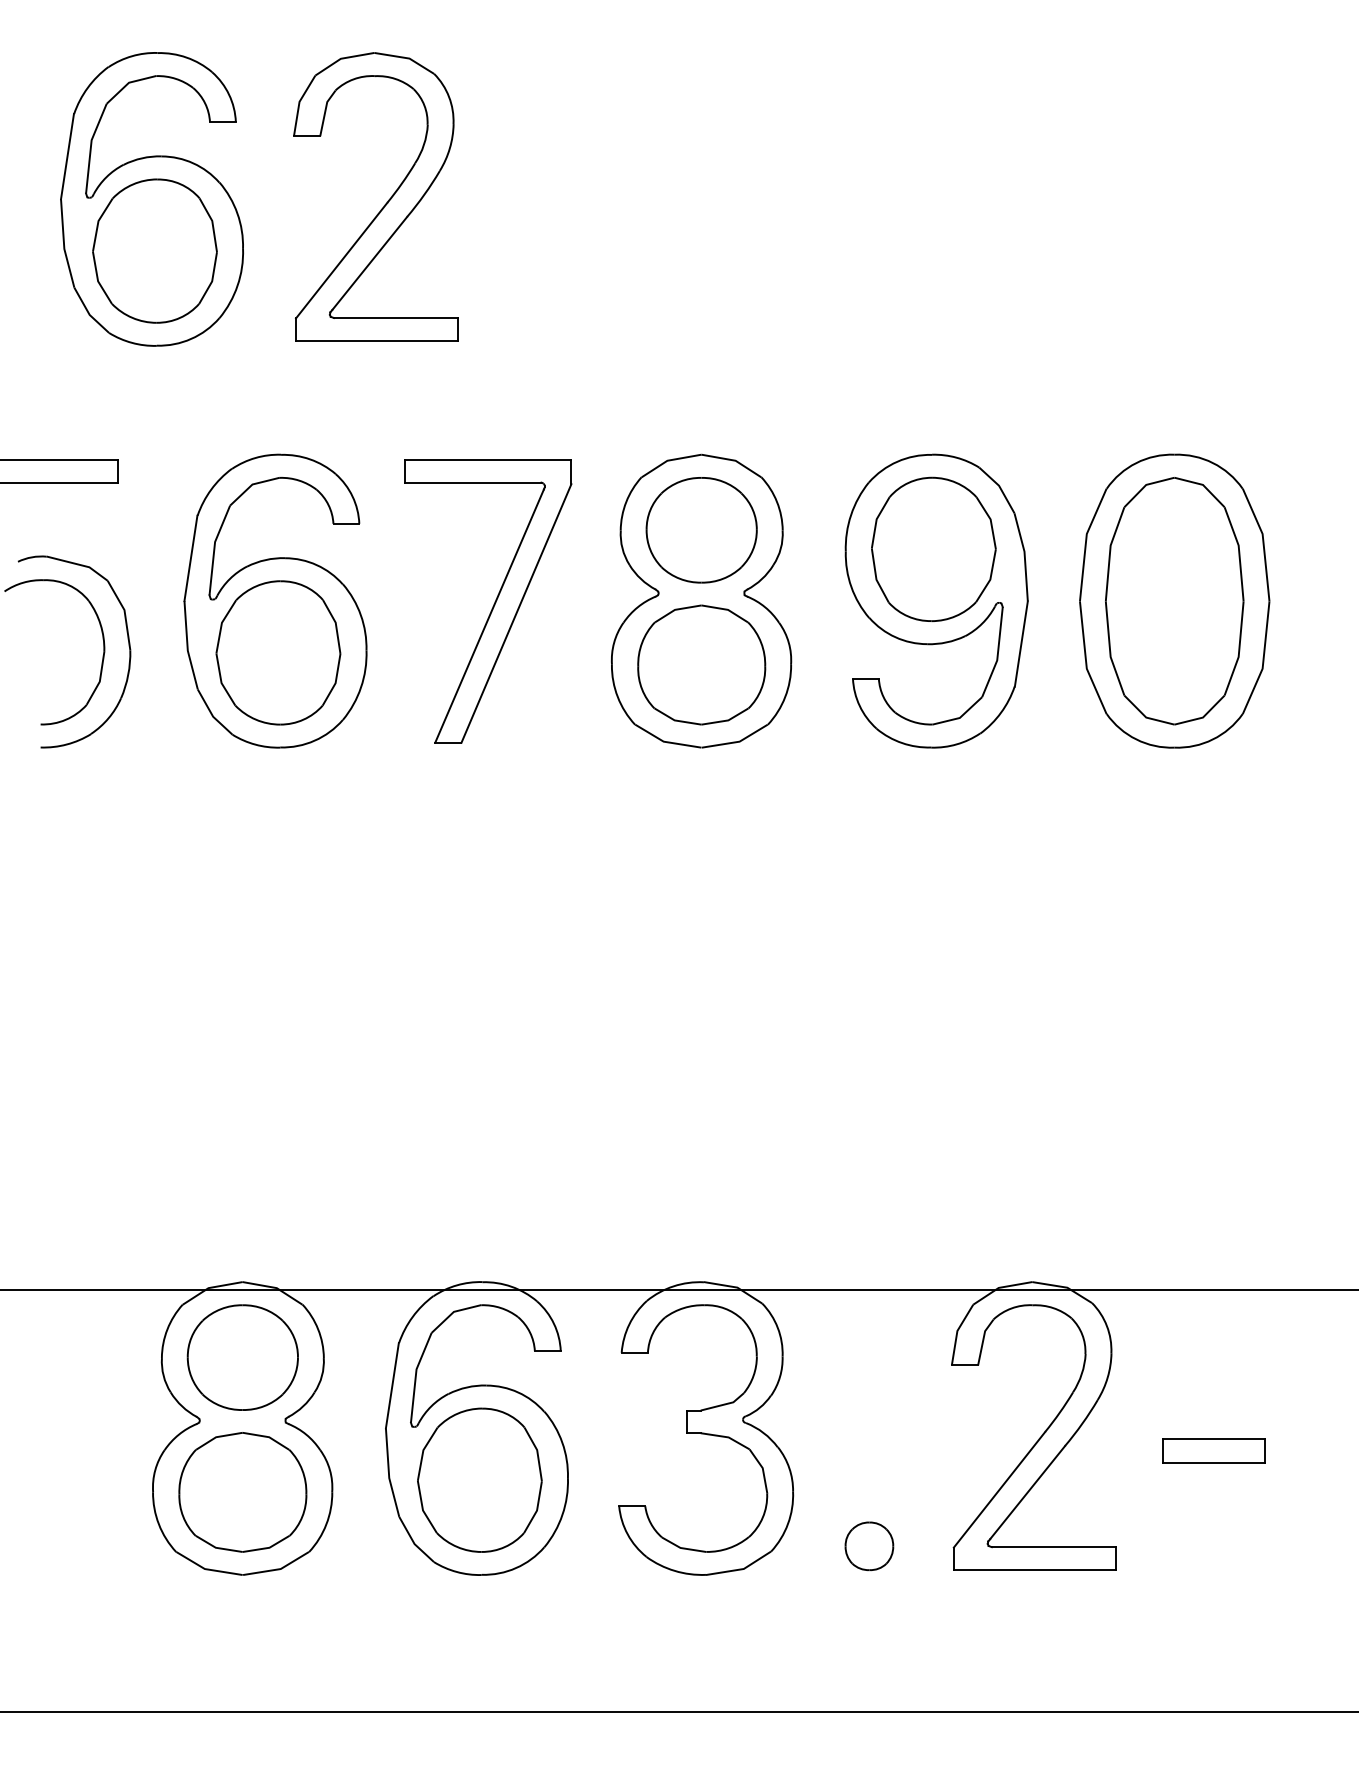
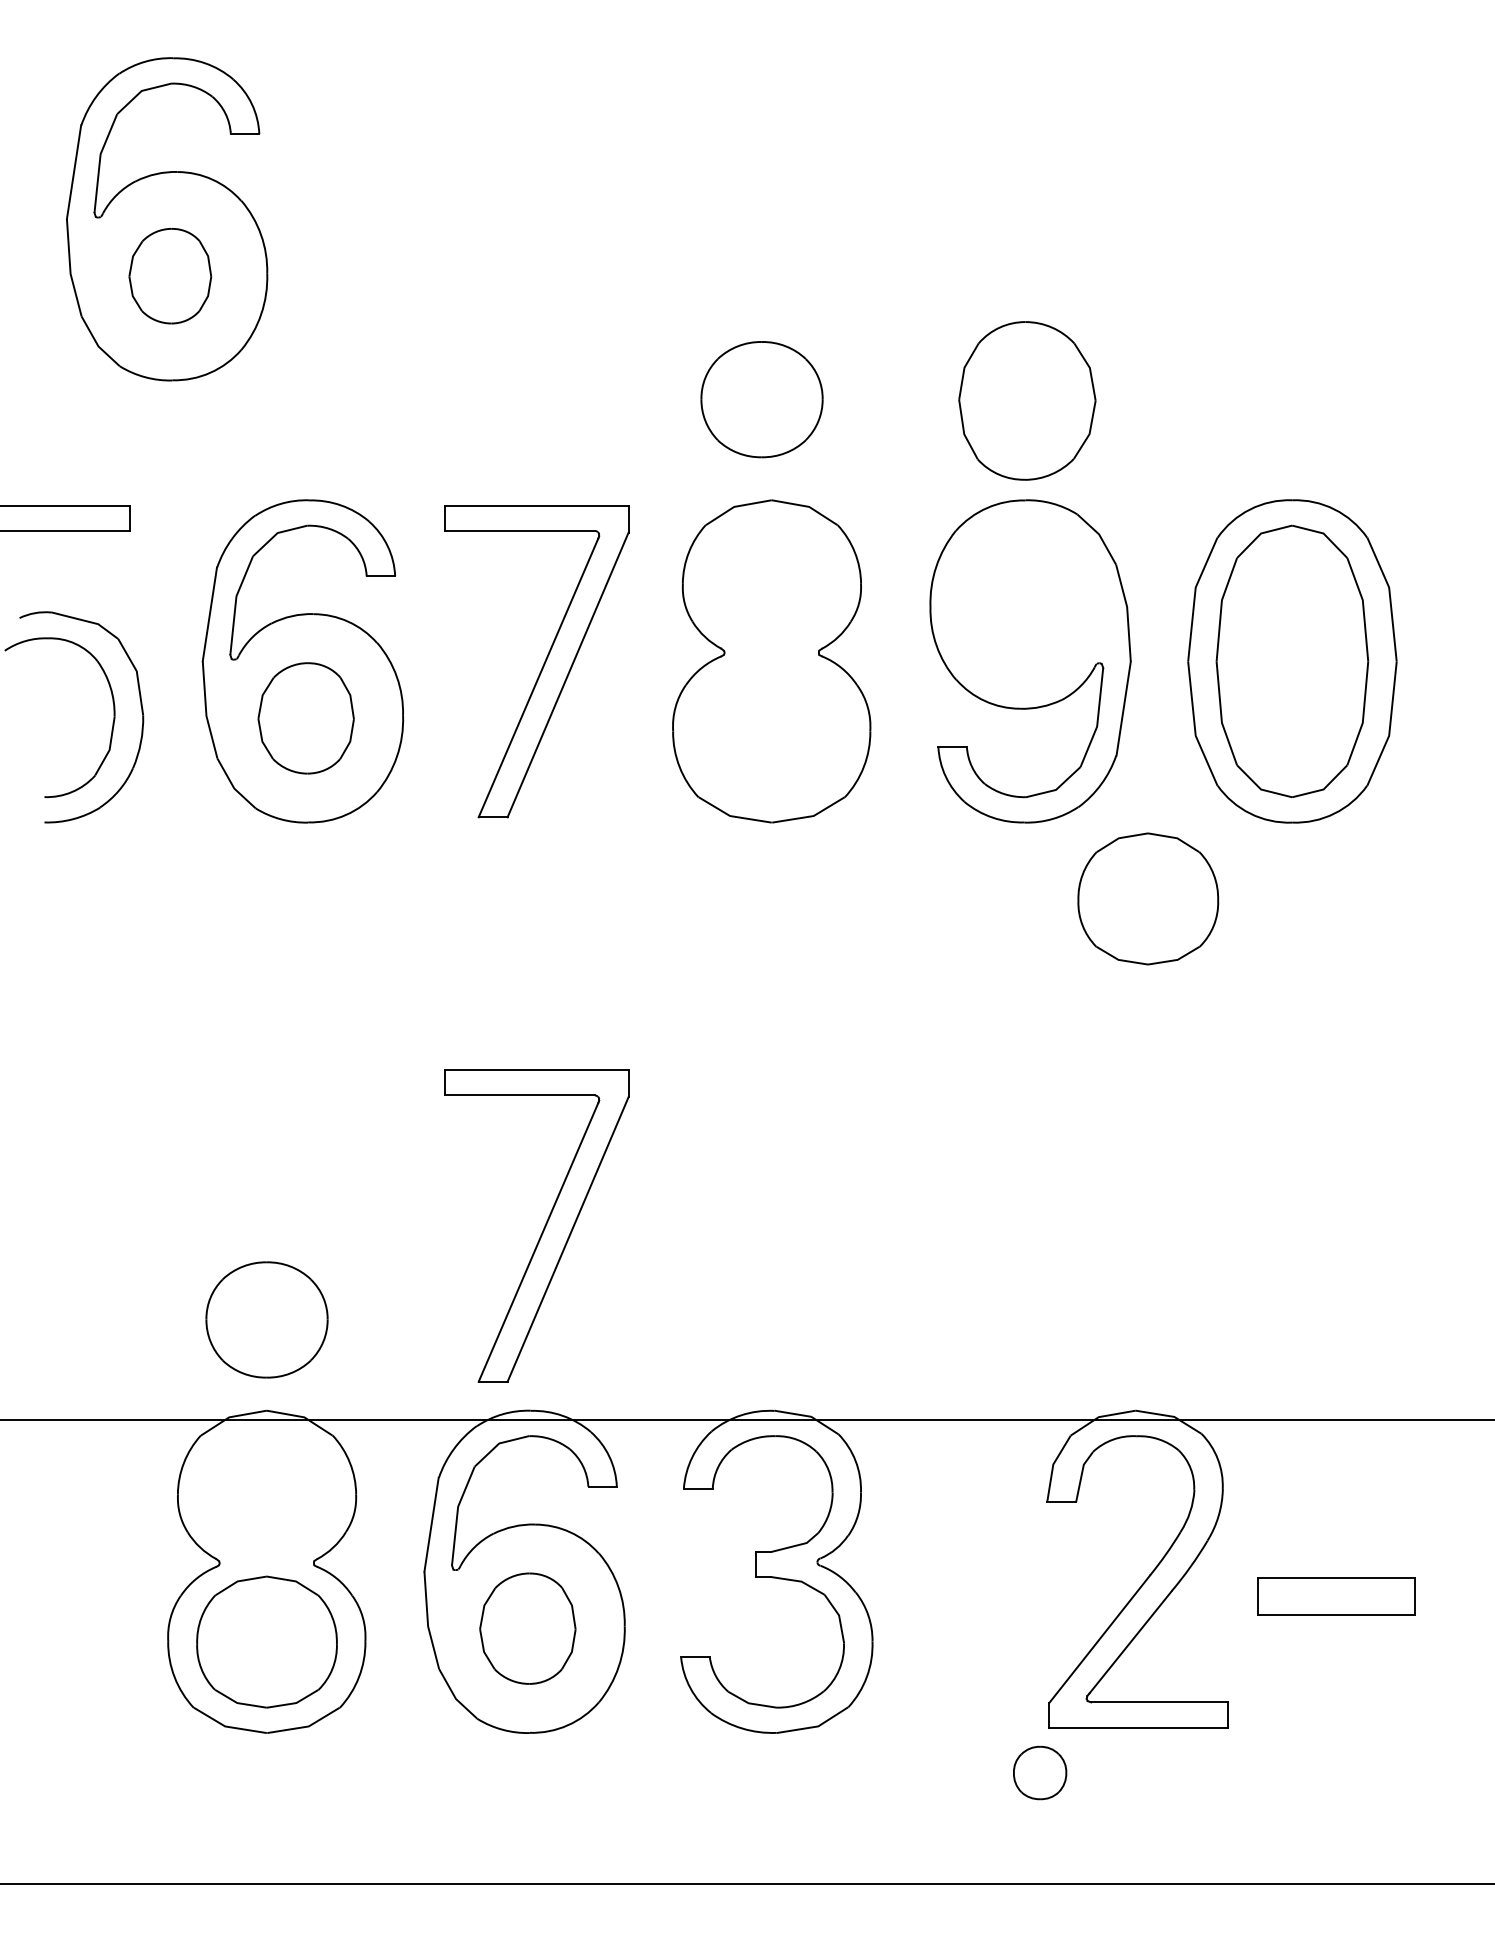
part: (384, 204) -> (422, 224), removed
part: (154, 250) -> (169, 275), size x0.6
part: (701, 530) -> (761, 399), moved
part: (933, 549) -> (1027, 400), moved
part: (278, 652) -> (306, 717), size x0.7
part: (701, 664) -> (1148, 898), moved
part: (488, 1114) -> (537, 1226), added
part: (242, 1357) -> (266, 1319), moved
part: (1213, 1450) -> (1335, 1596), size x1.4
part: (479, 1479) -> (527, 1627), size x0.7
part: (869, 1546) -> (1040, 1773), moved

